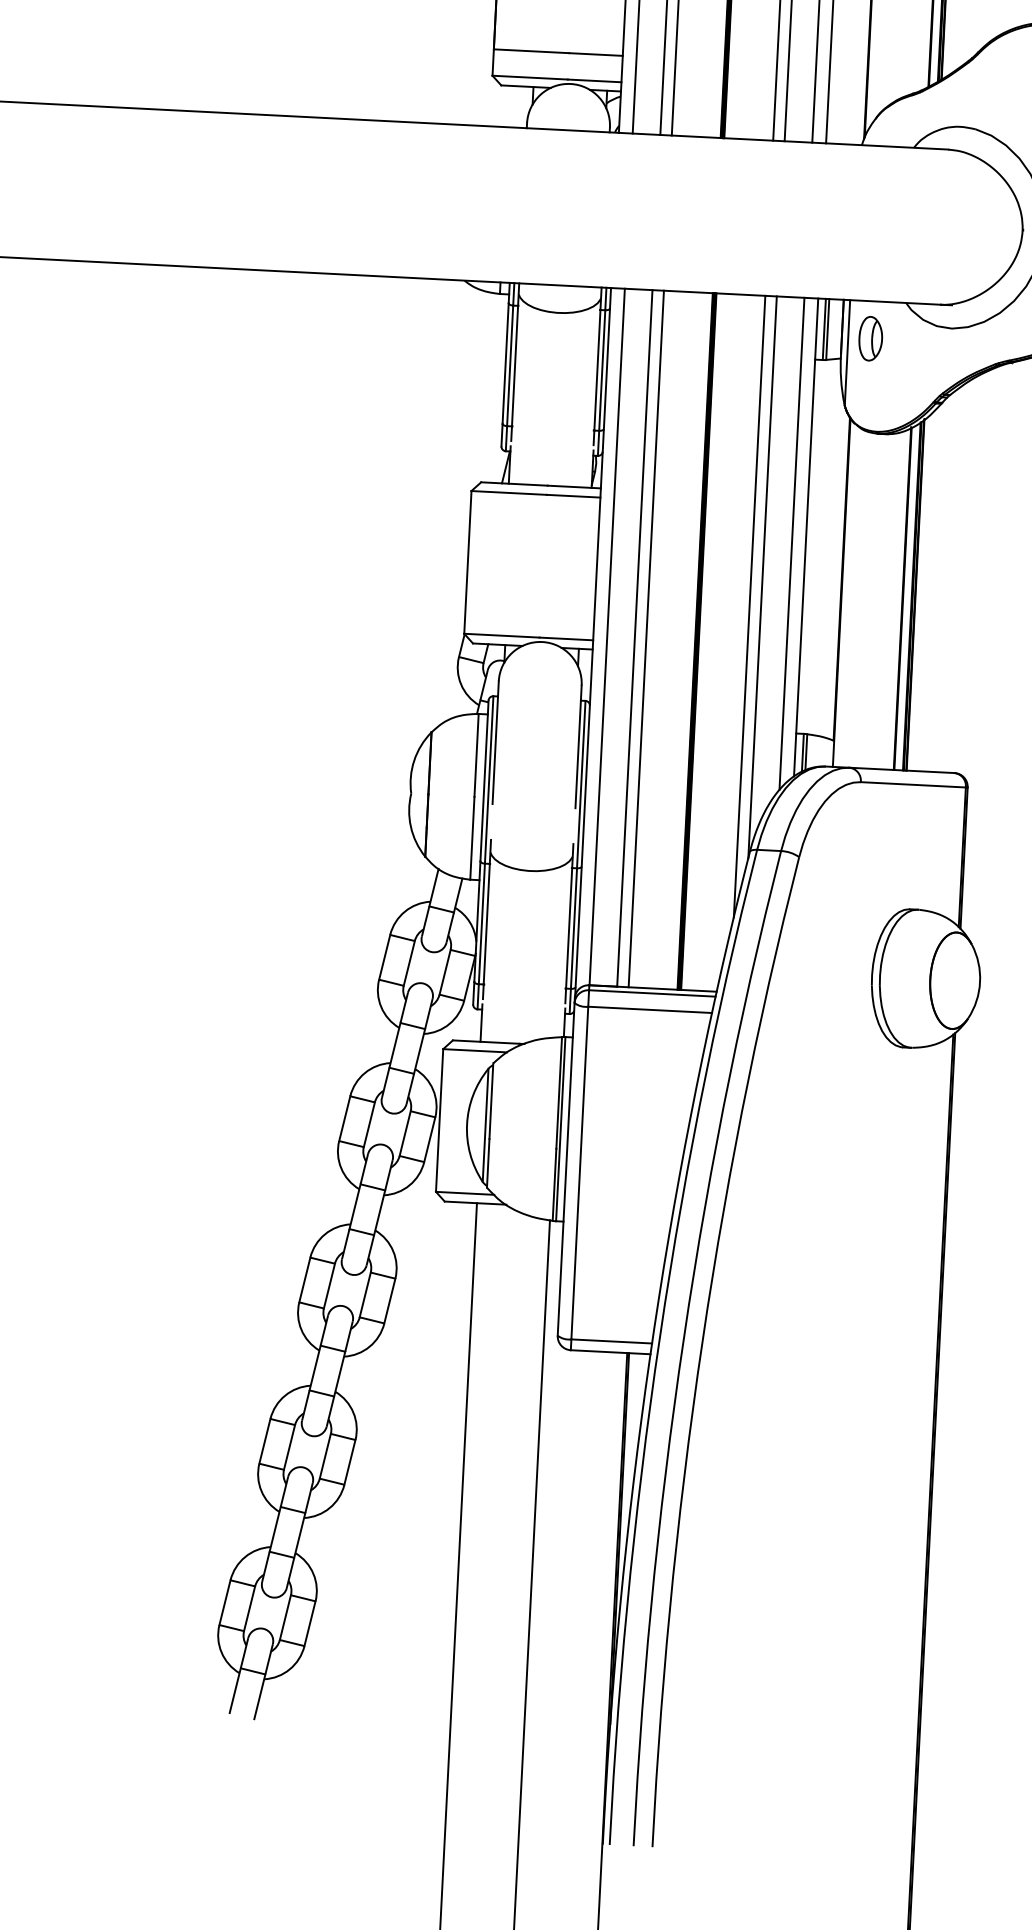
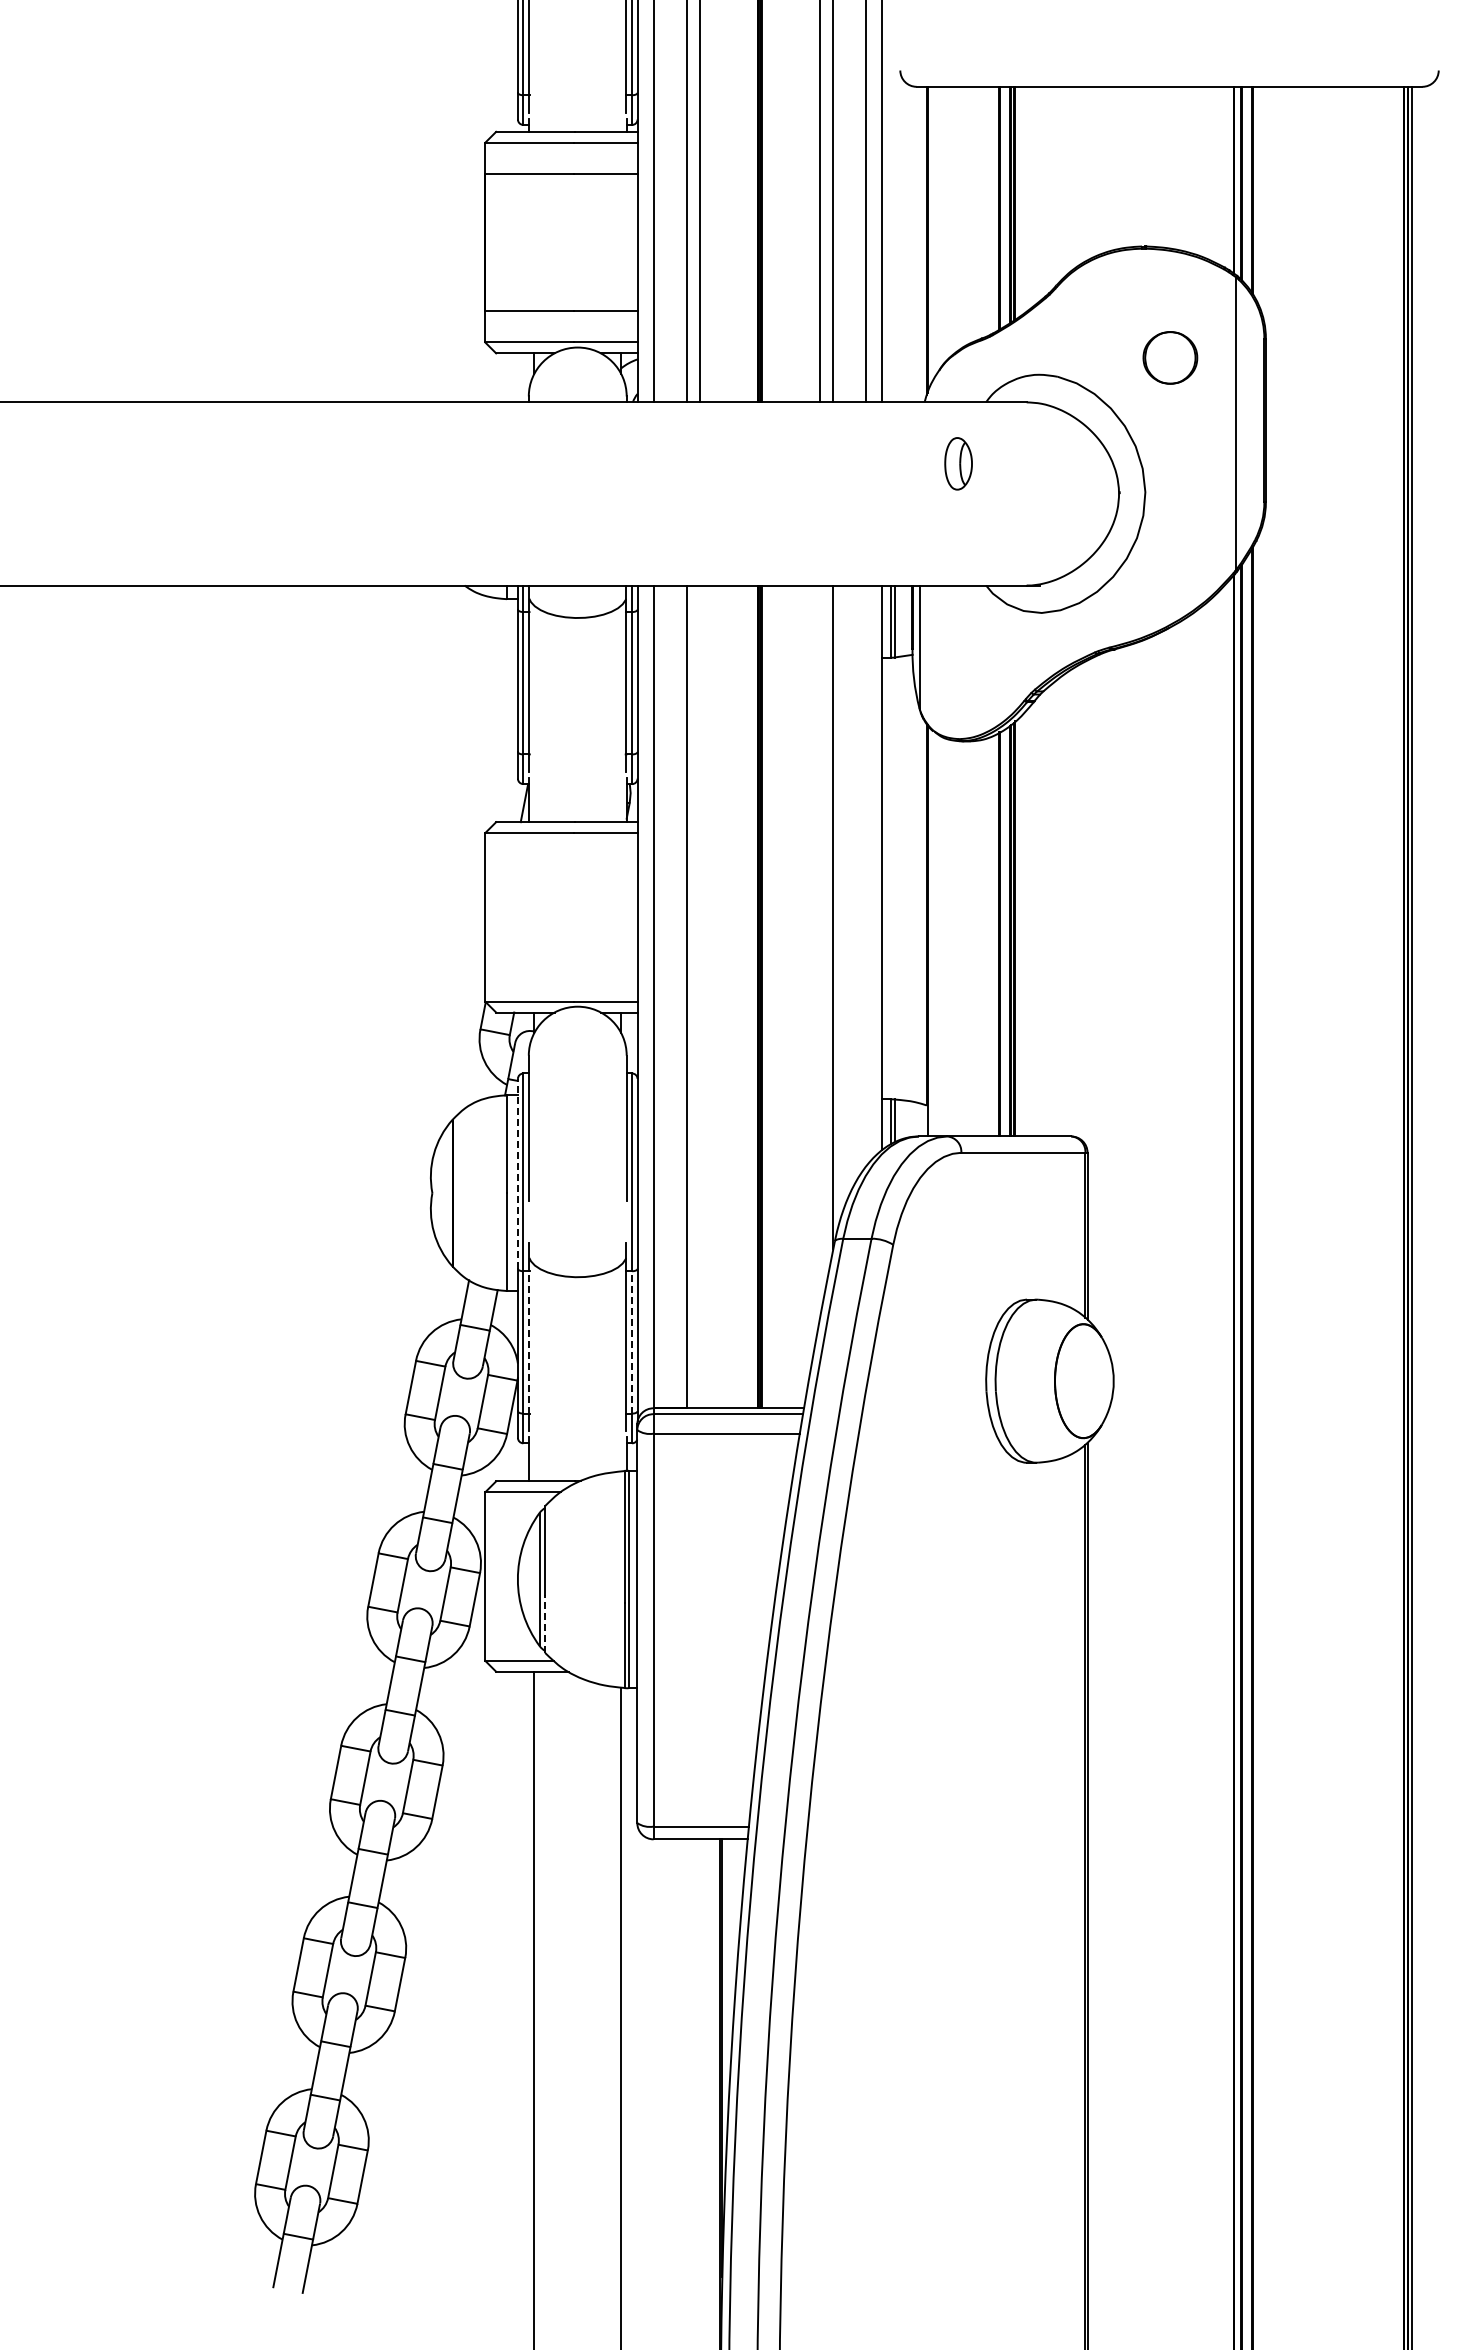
part: (870, 338) -> (958, 463), moved
line: (792, 543) -> (866, 875), removed
line: (749, 606) -> (819, 952), removed
line: (646, 638) -> (700, 996), removed
line: (484, 780) -> (517, 1173), solid -> dashed
line: (487, 923) -> (529, 1341), solid -> dashed
line: (574, 927) -> (632, 1341), solid -> dashed
line: (488, 1163) -> (545, 1624), solid -> dashed

